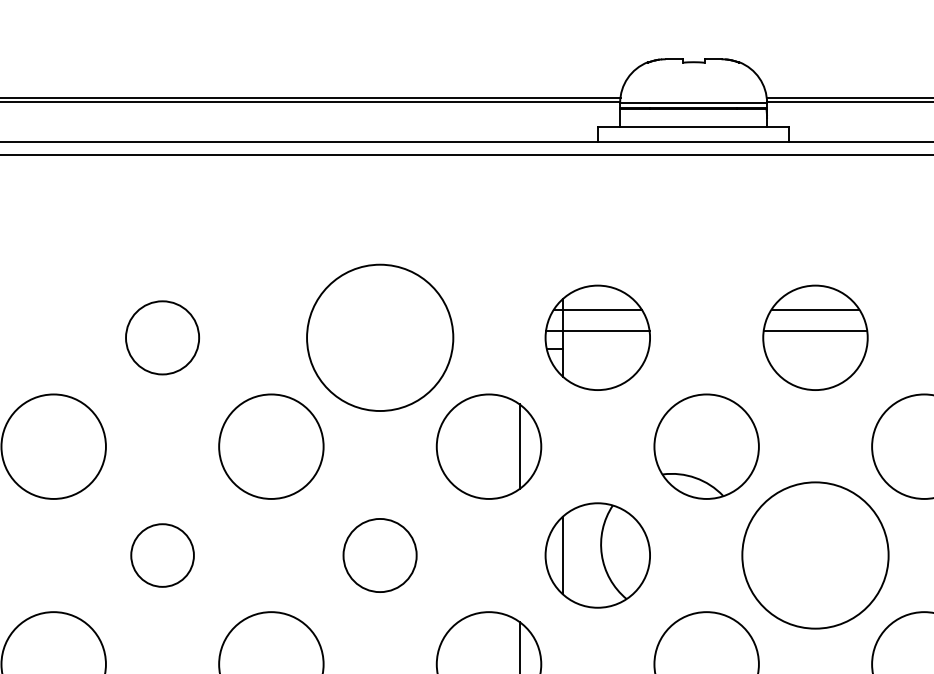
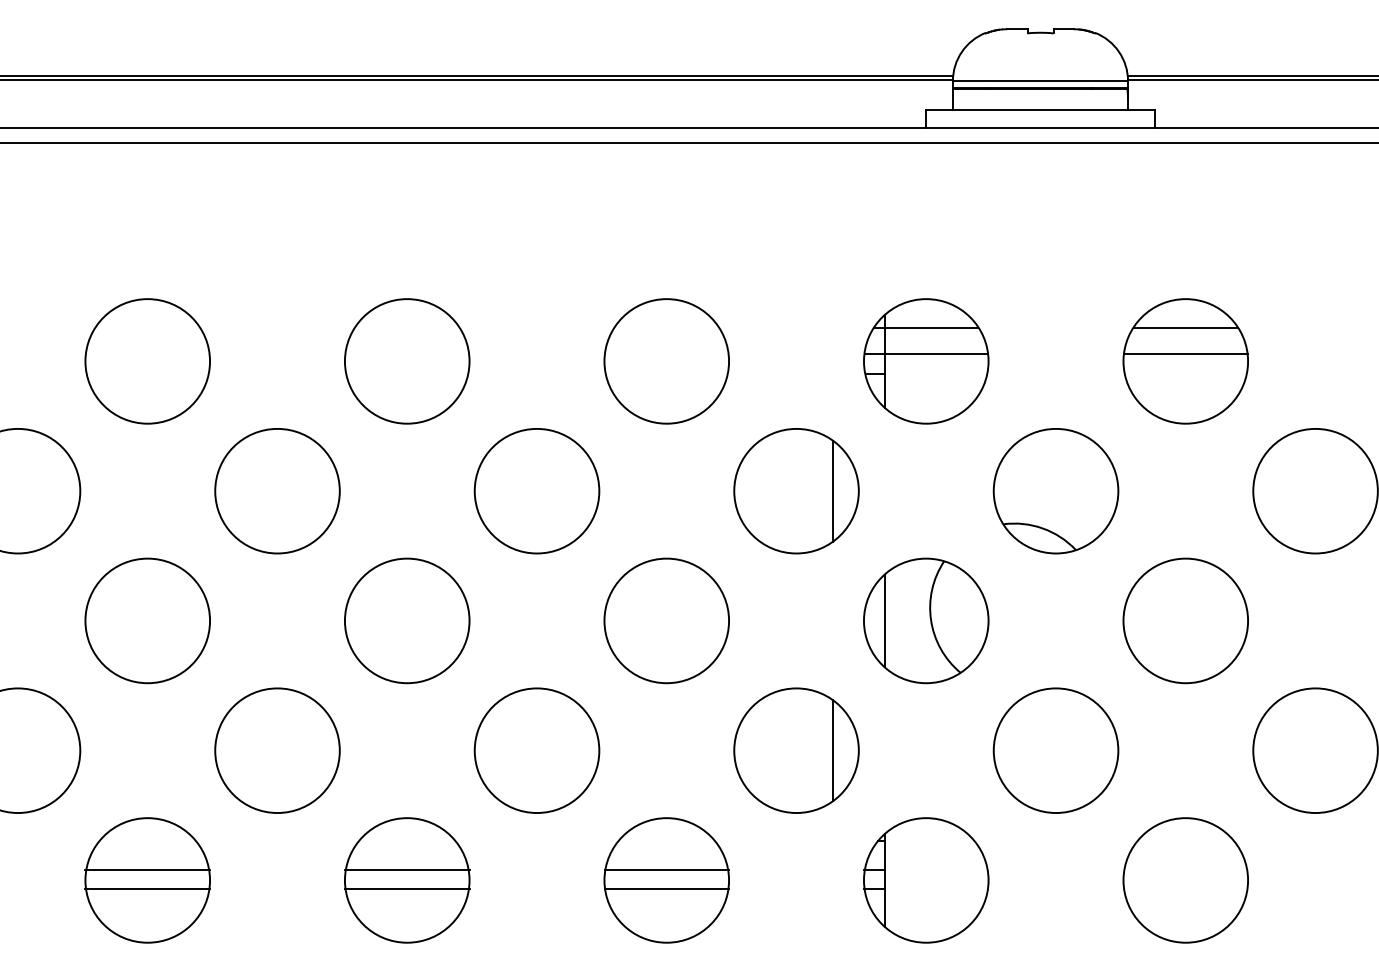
circle: (162, 337) -> (407, 361), size x1.43
circle: (379, 337) -> (666, 361), size x0.71
circle: (162, 555) -> (407, 620), size x1.67
circle: (379, 555) -> (666, 620), size x1.43
circle: (815, 555) -> (1185, 620), size x0.71

